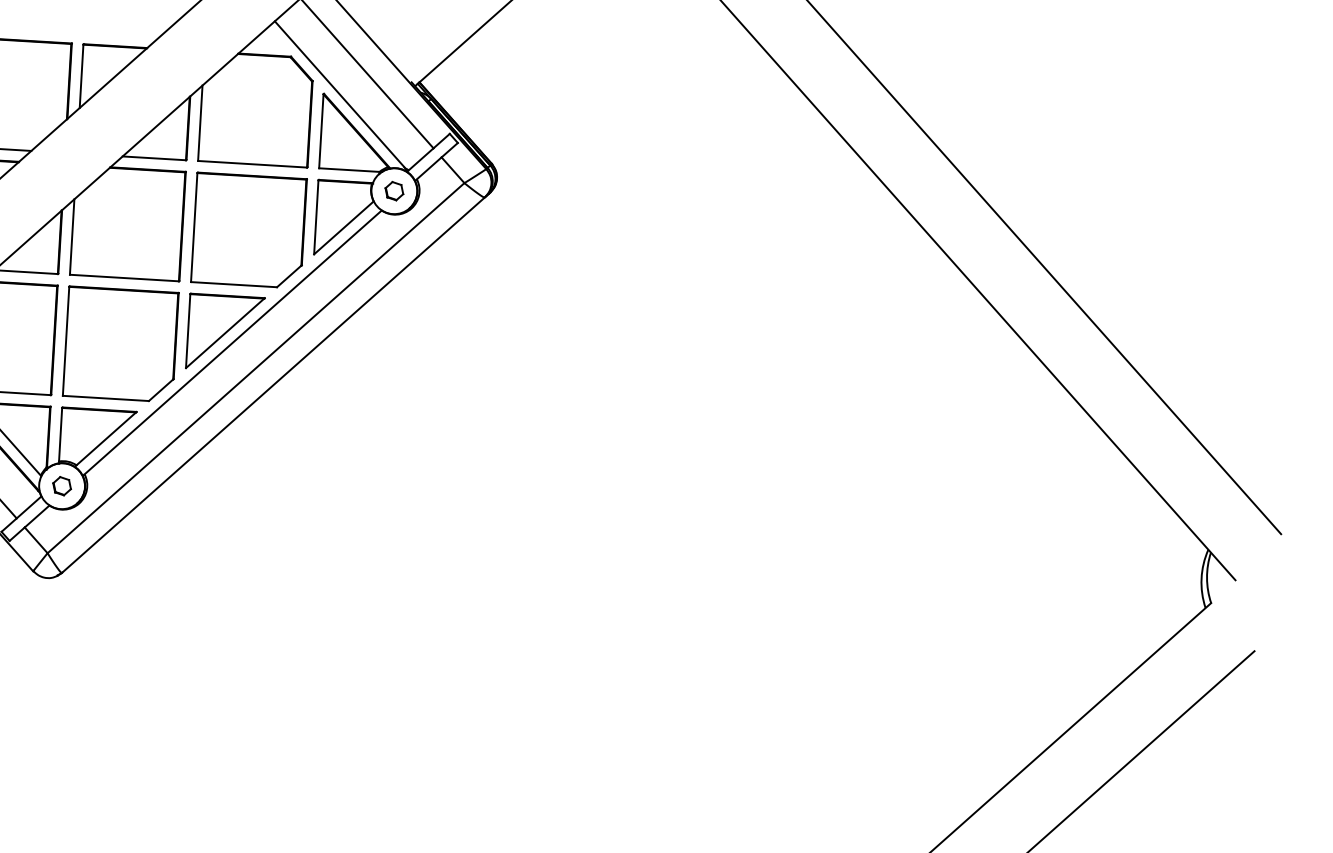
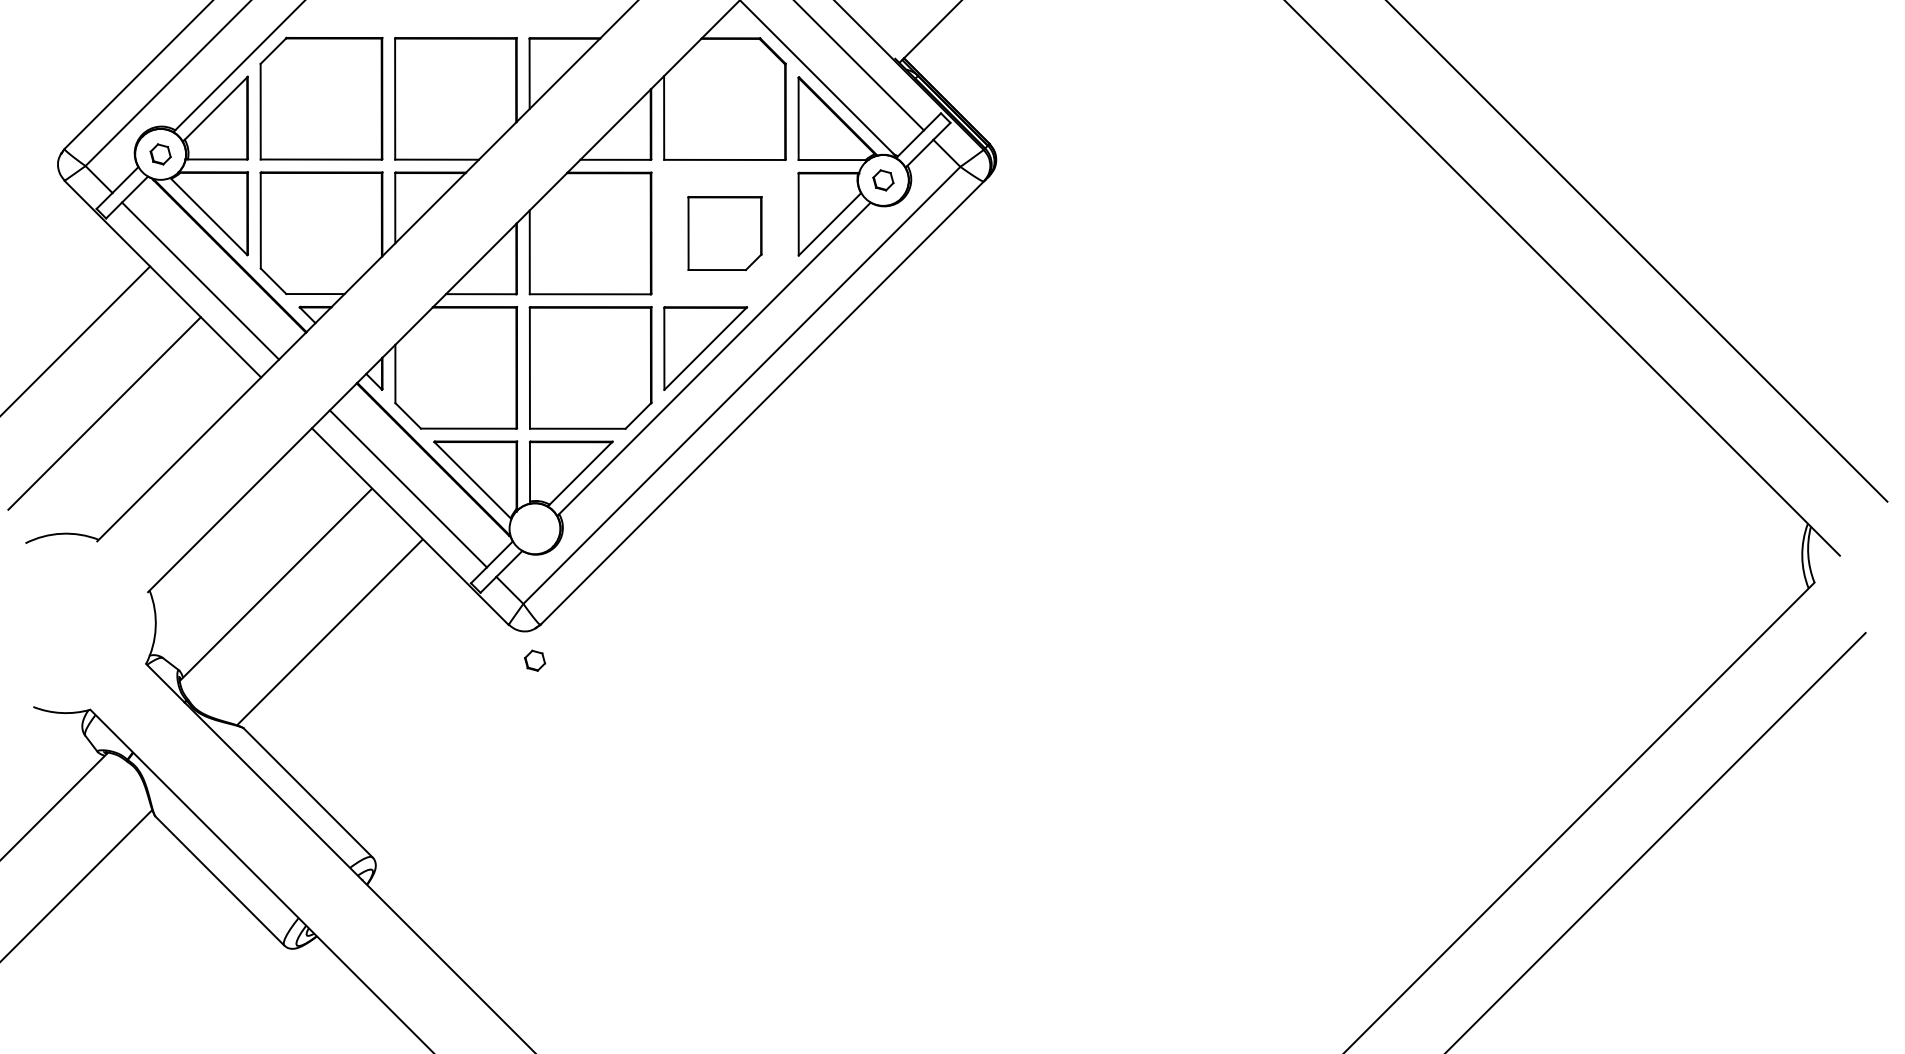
part: (248, 230) -> (724, 233), size x0.6
part: (62, 485) -> (535, 660), moved

